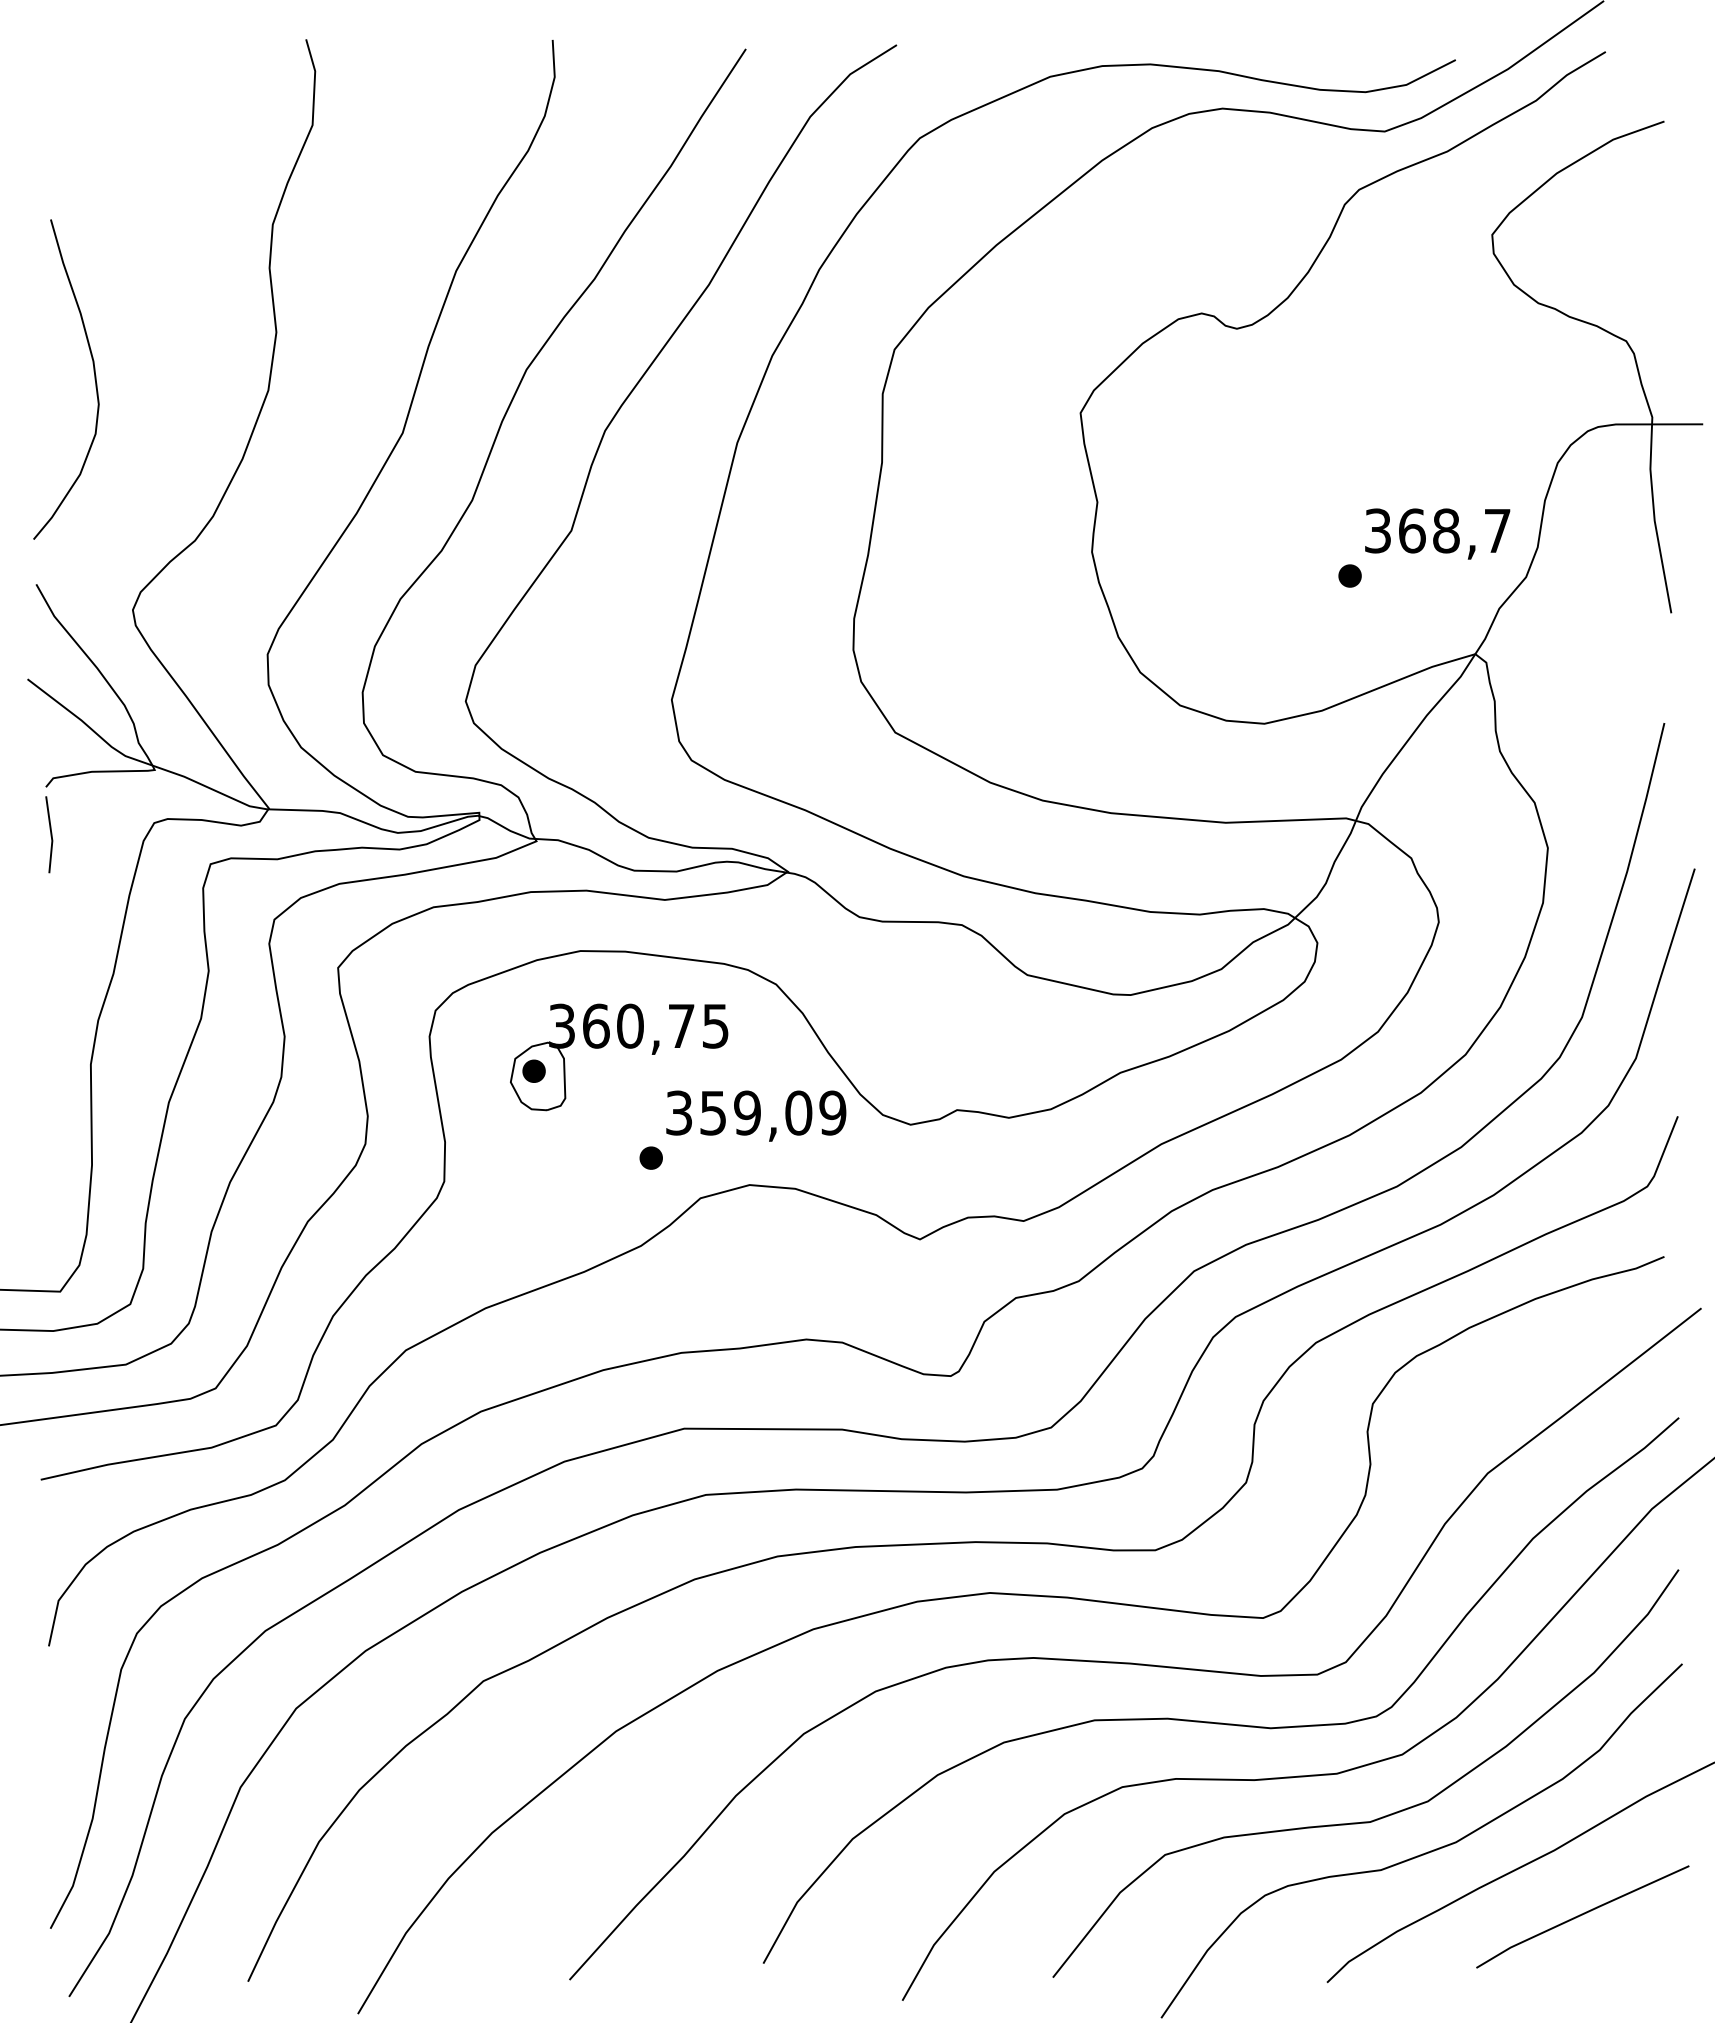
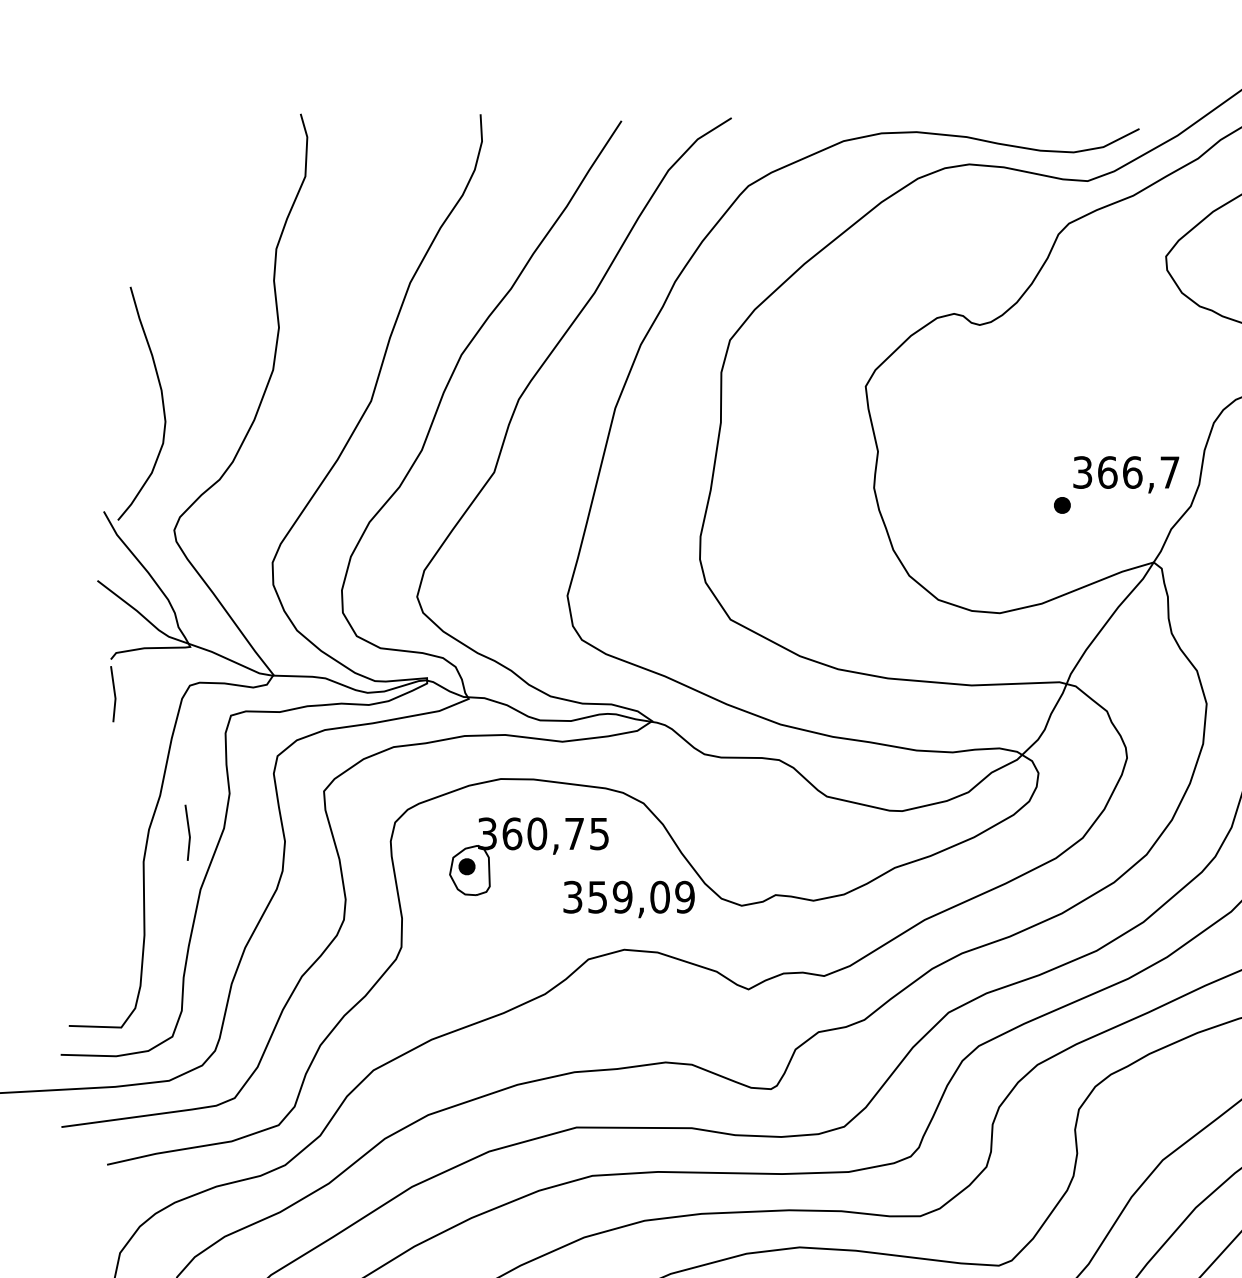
curve: (94, 379) -> (162, 403), moved
text: (1446, 530) -> (1132, 472), 368,7 -> 366,7
line: (152, 1024) -> (188, 832), added
part: (650, 1157) -> (551, 929), removed

